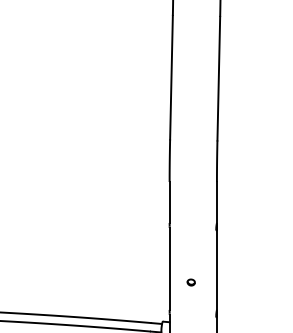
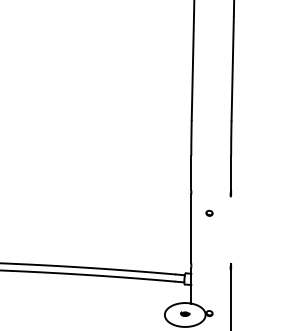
line: (217, 268) -> (231, 228), removed
part: (191, 281) -> (209, 212), moved

